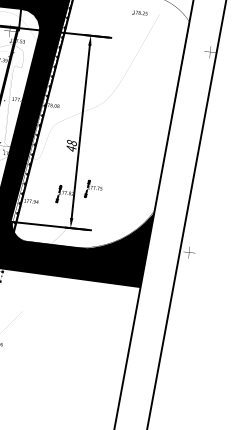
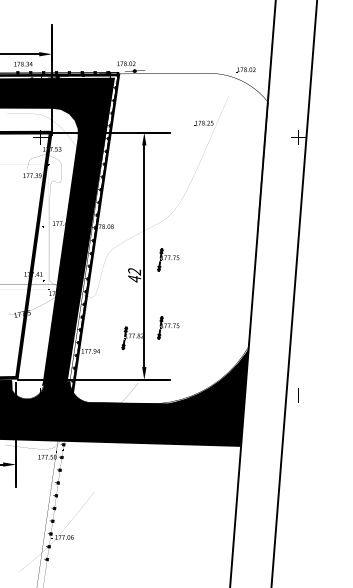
text: (139, 12) -> (203, 122), moved
part: (99, 136) -> (168, 259), added
text: (71, 142) -> (134, 271), 48 -> 42

